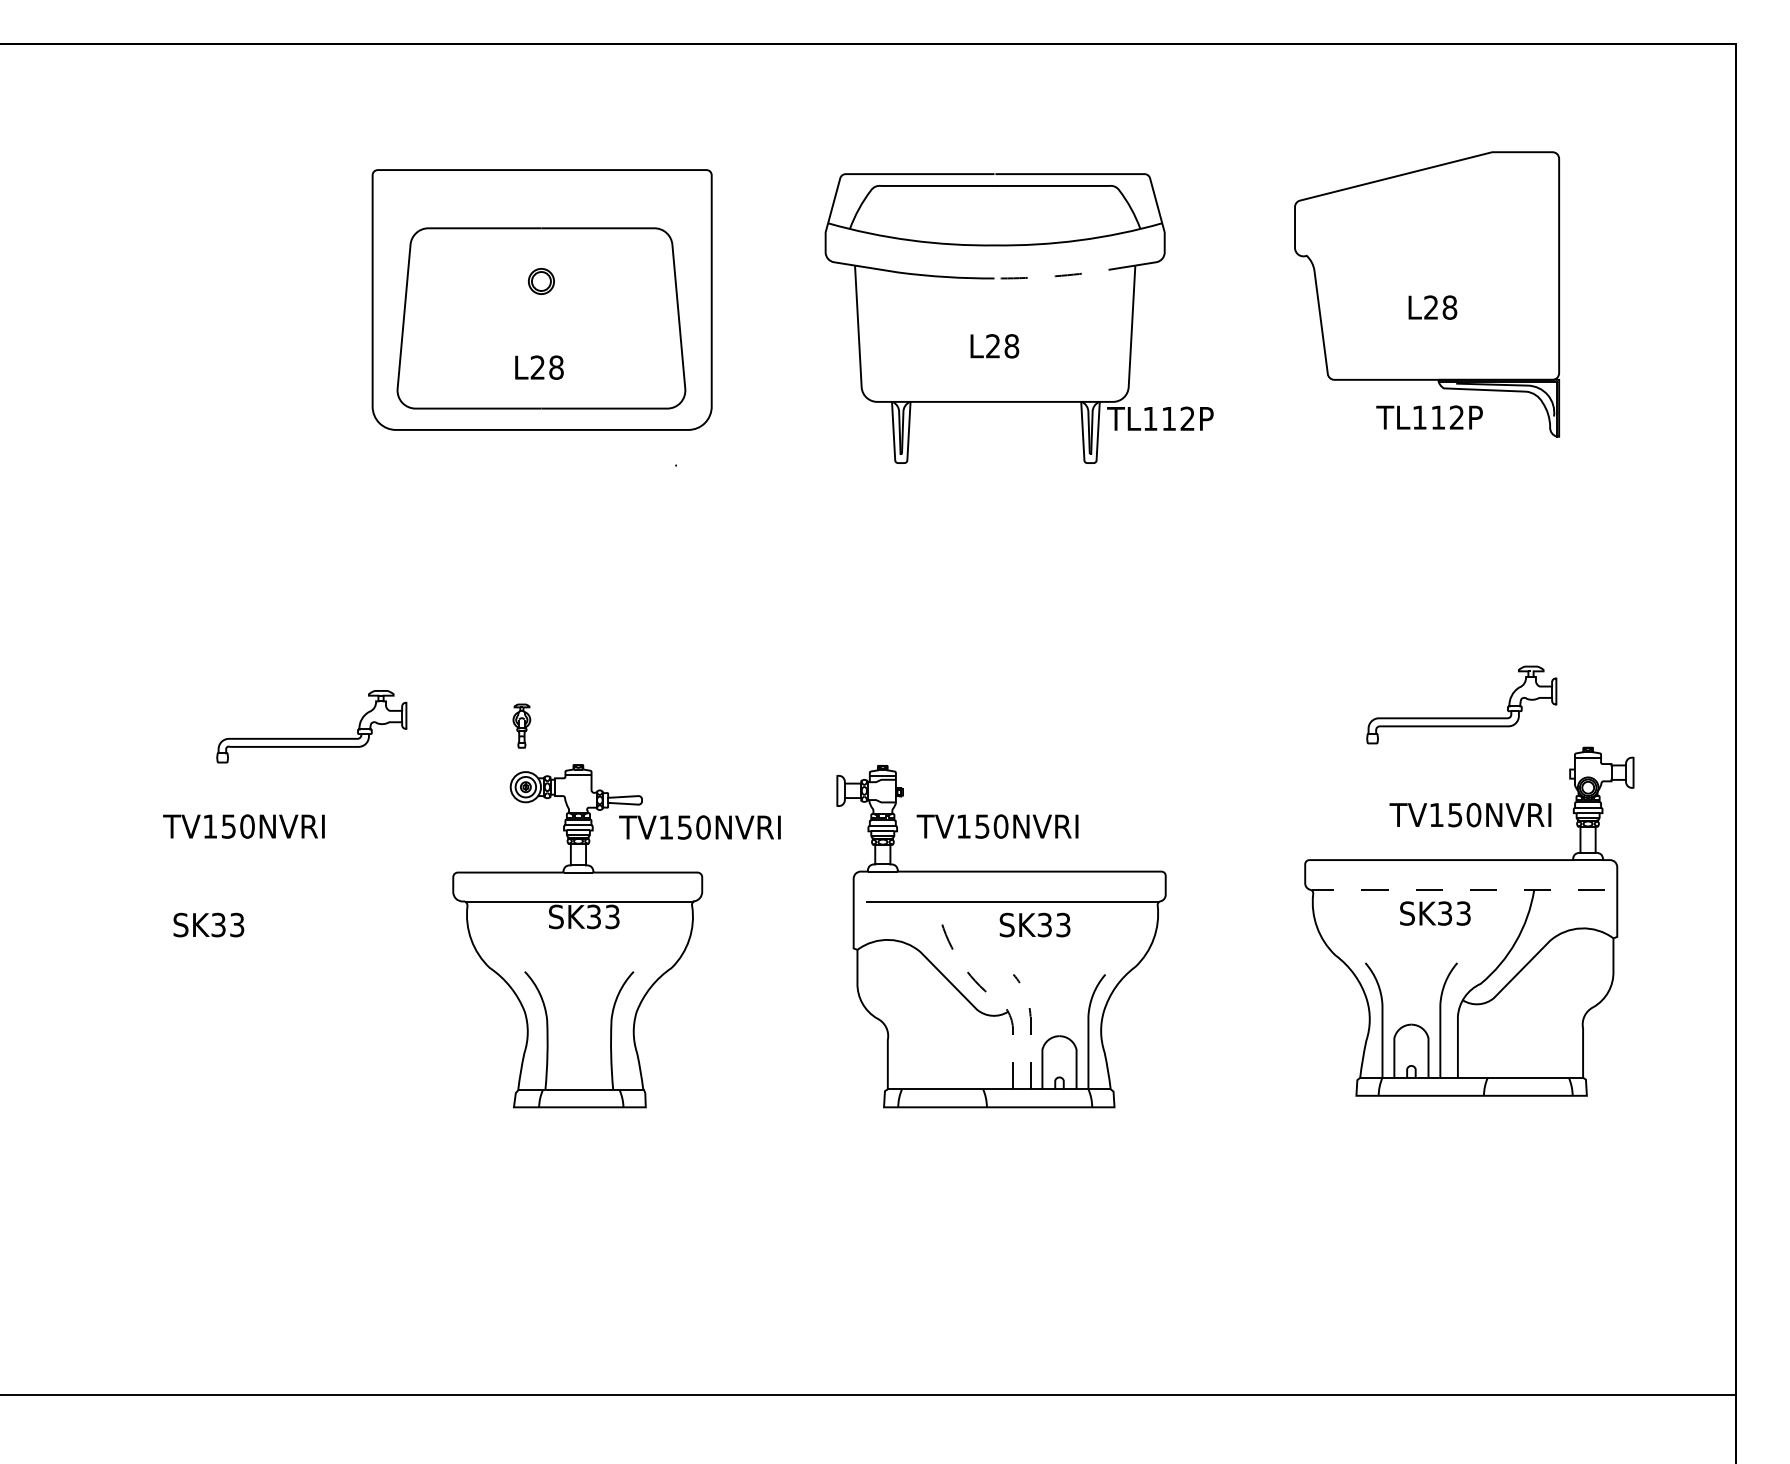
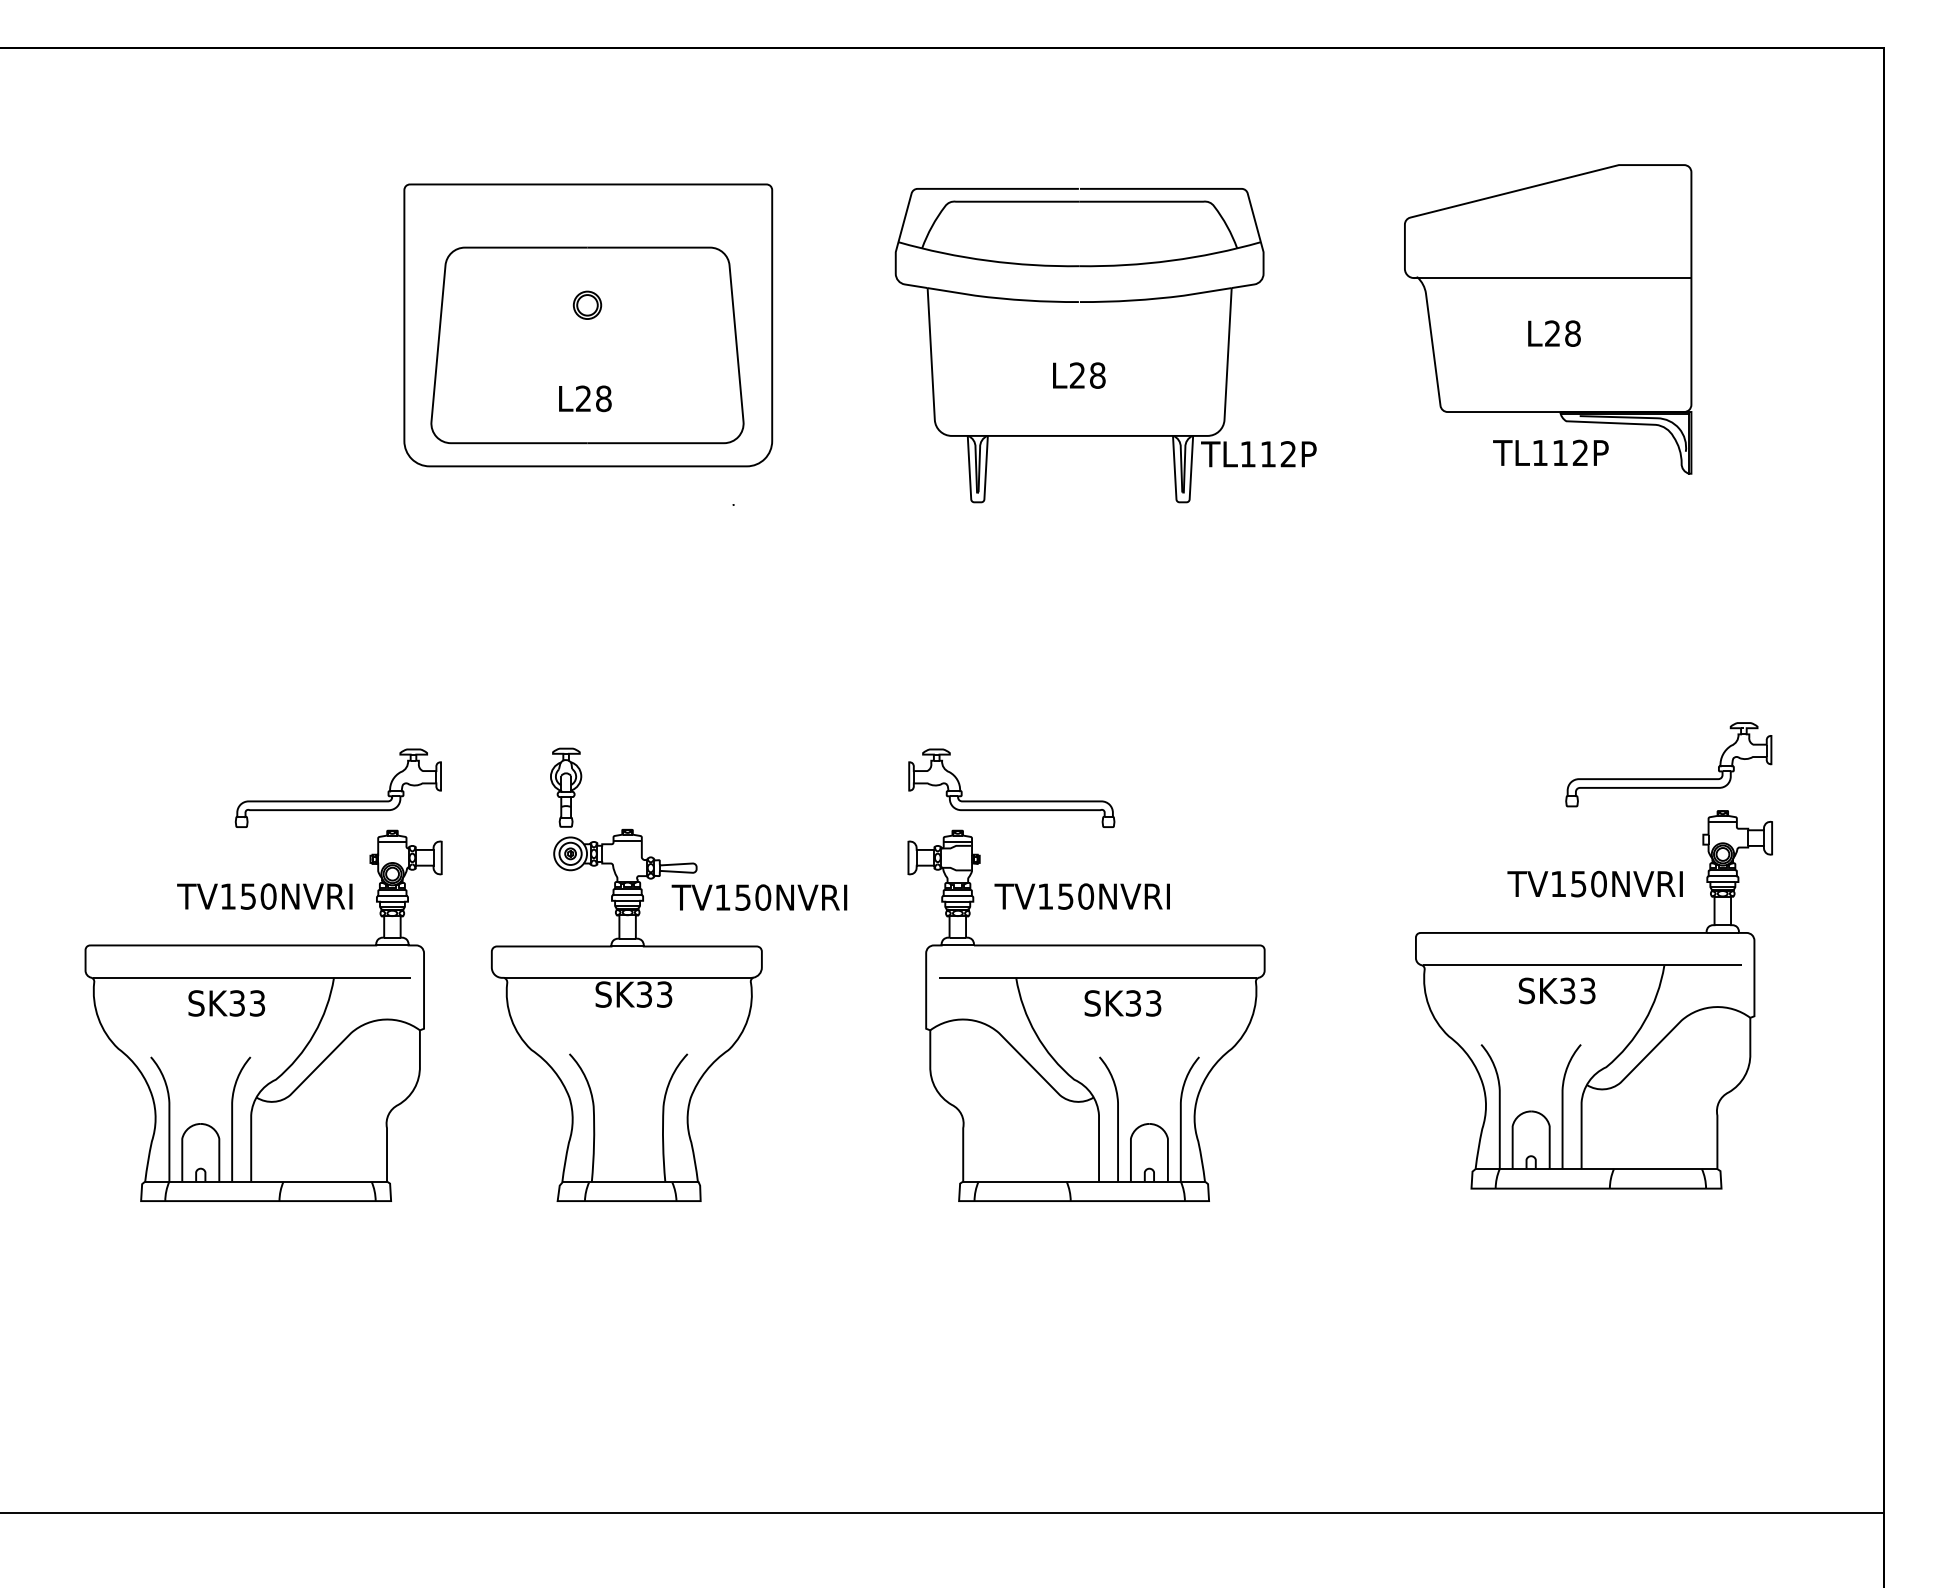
line: (1431, 256) -> (1552, 278), added
line: (1065, 275) -> (1155, 298), dashed -> solid
part: (1461, 717) -> (1668, 778), moved
part: (522, 726) -> (566, 787), size x1.67
part: (932, 737) -> (1011, 800), added
line: (1457, 890) -> (1581, 965), dashed -> solid
part: (242, 936) -> (263, 1015), added
line: (988, 993) -> (1072, 1077), dashed -> solid
line: (1030, 1022) -> (1118, 1109), dashed -> solid

